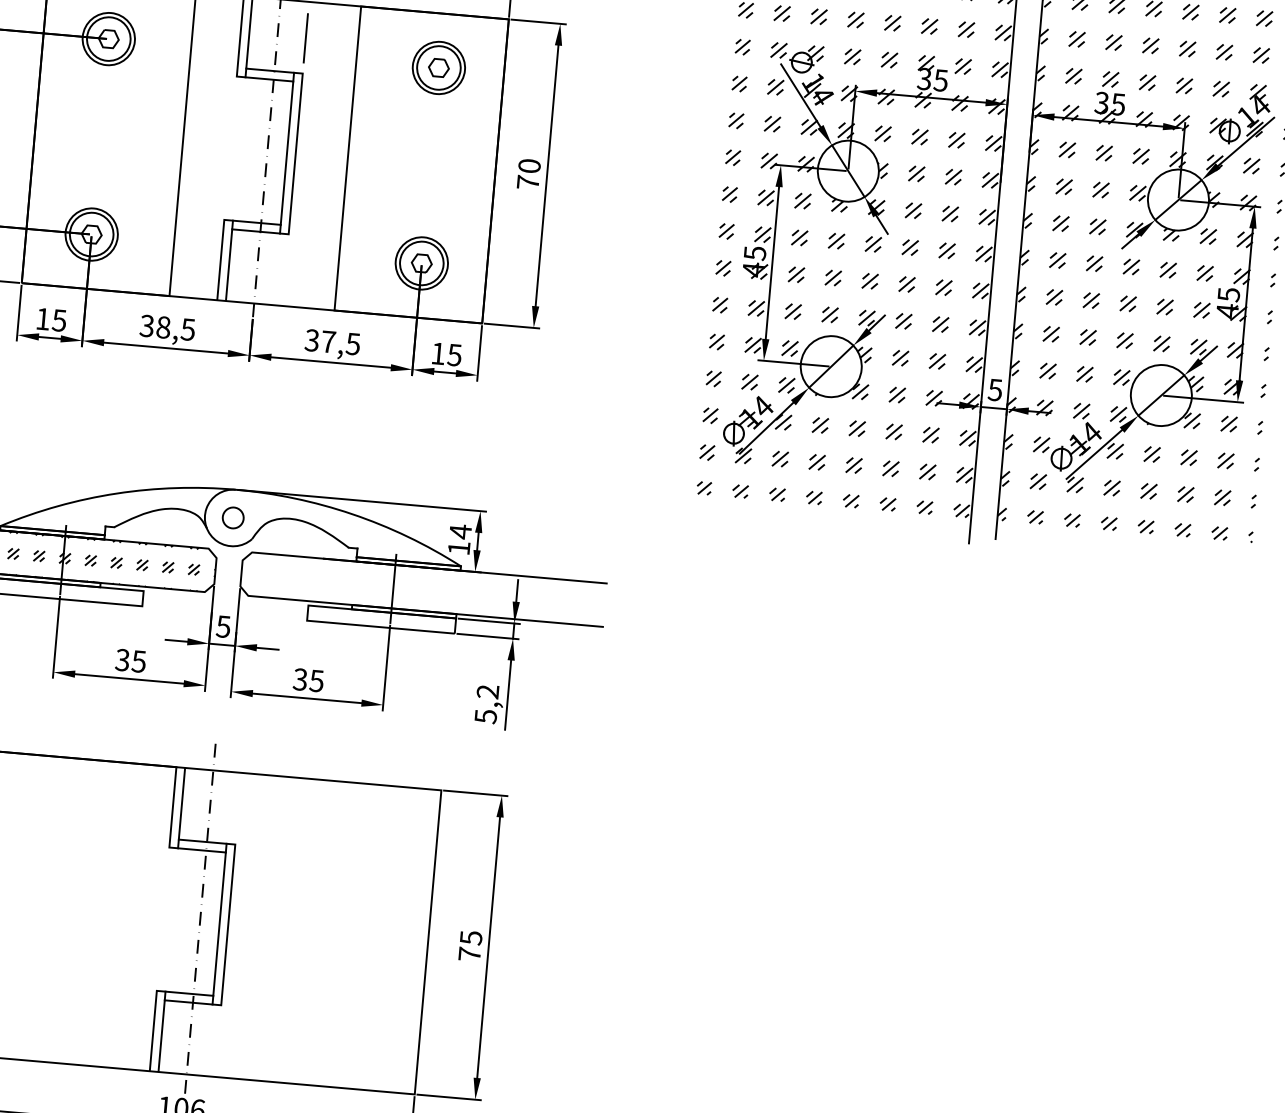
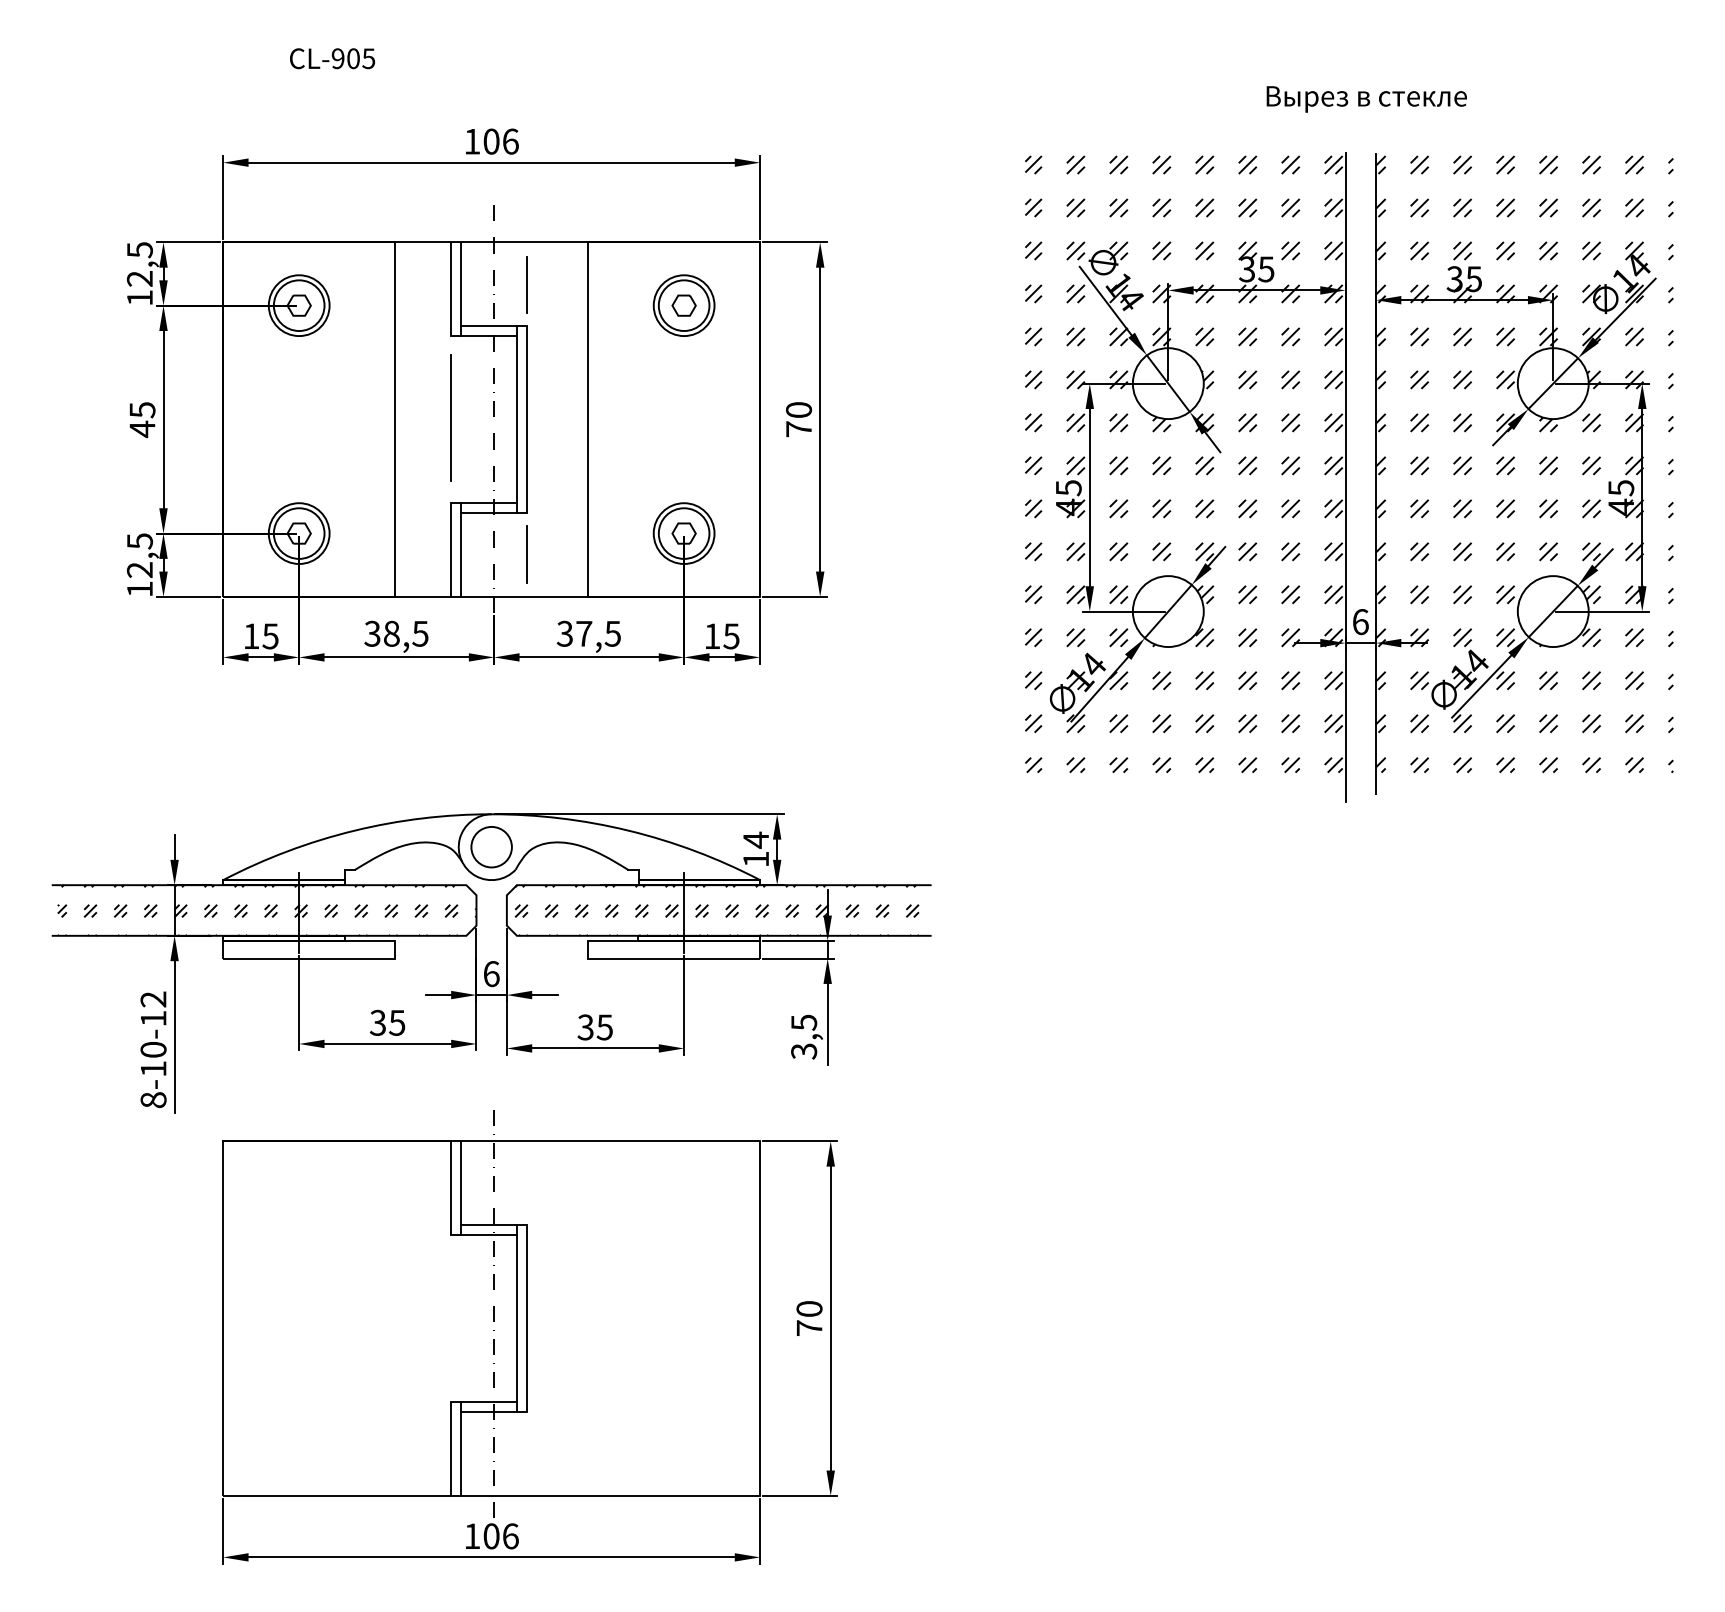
line: (231, 146) -> (451, 417), added
line: (285, 269) -> (526, 554), added
text: (995, 390) -> (1360, 622), 5 -> 6
circle: (233, 517) -> (491, 846), size x1.67
hatch: (421, 589) -> (716, 910), added
text: (223, 627) -> (491, 974), 5 -> 6
text: (487, 703) -> (804, 1036), 5,2 -> 3,5
text: (471, 938) -> (809, 1309), 75 -> 70

